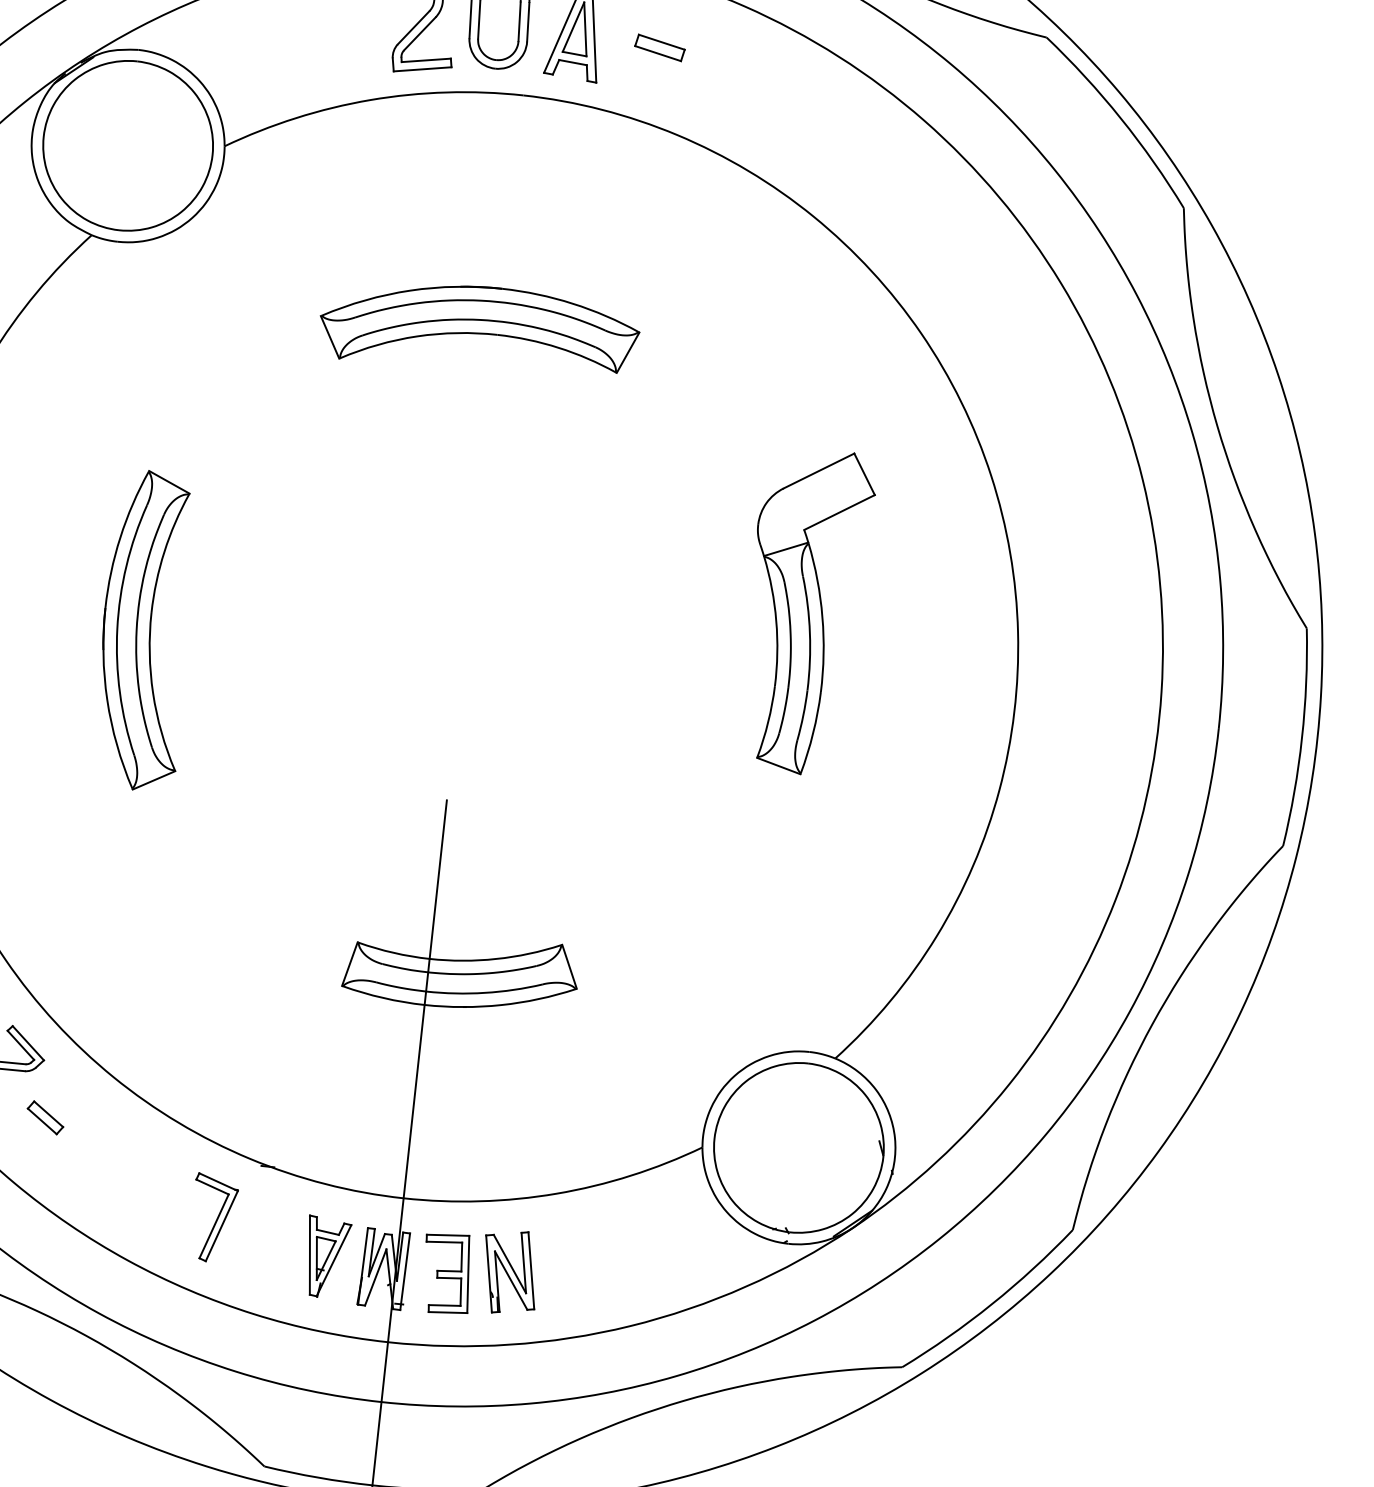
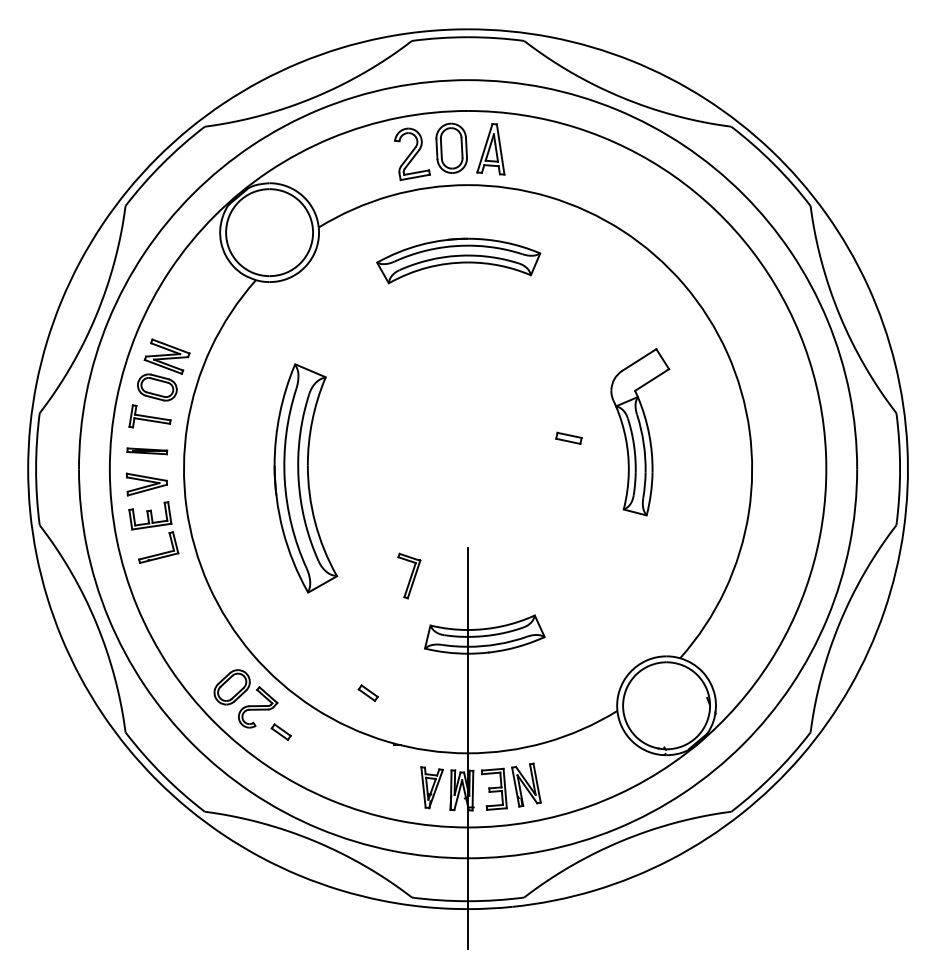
part: (659, 46) -> (568, 437), moved
part: (479, 328) -> (458, 260), moved
part: (146, 630) -> (305, 478), size x1.4
part: (221, 1059) -> (367, 692), added
part: (213, 1217) -> (409, 575), moved

